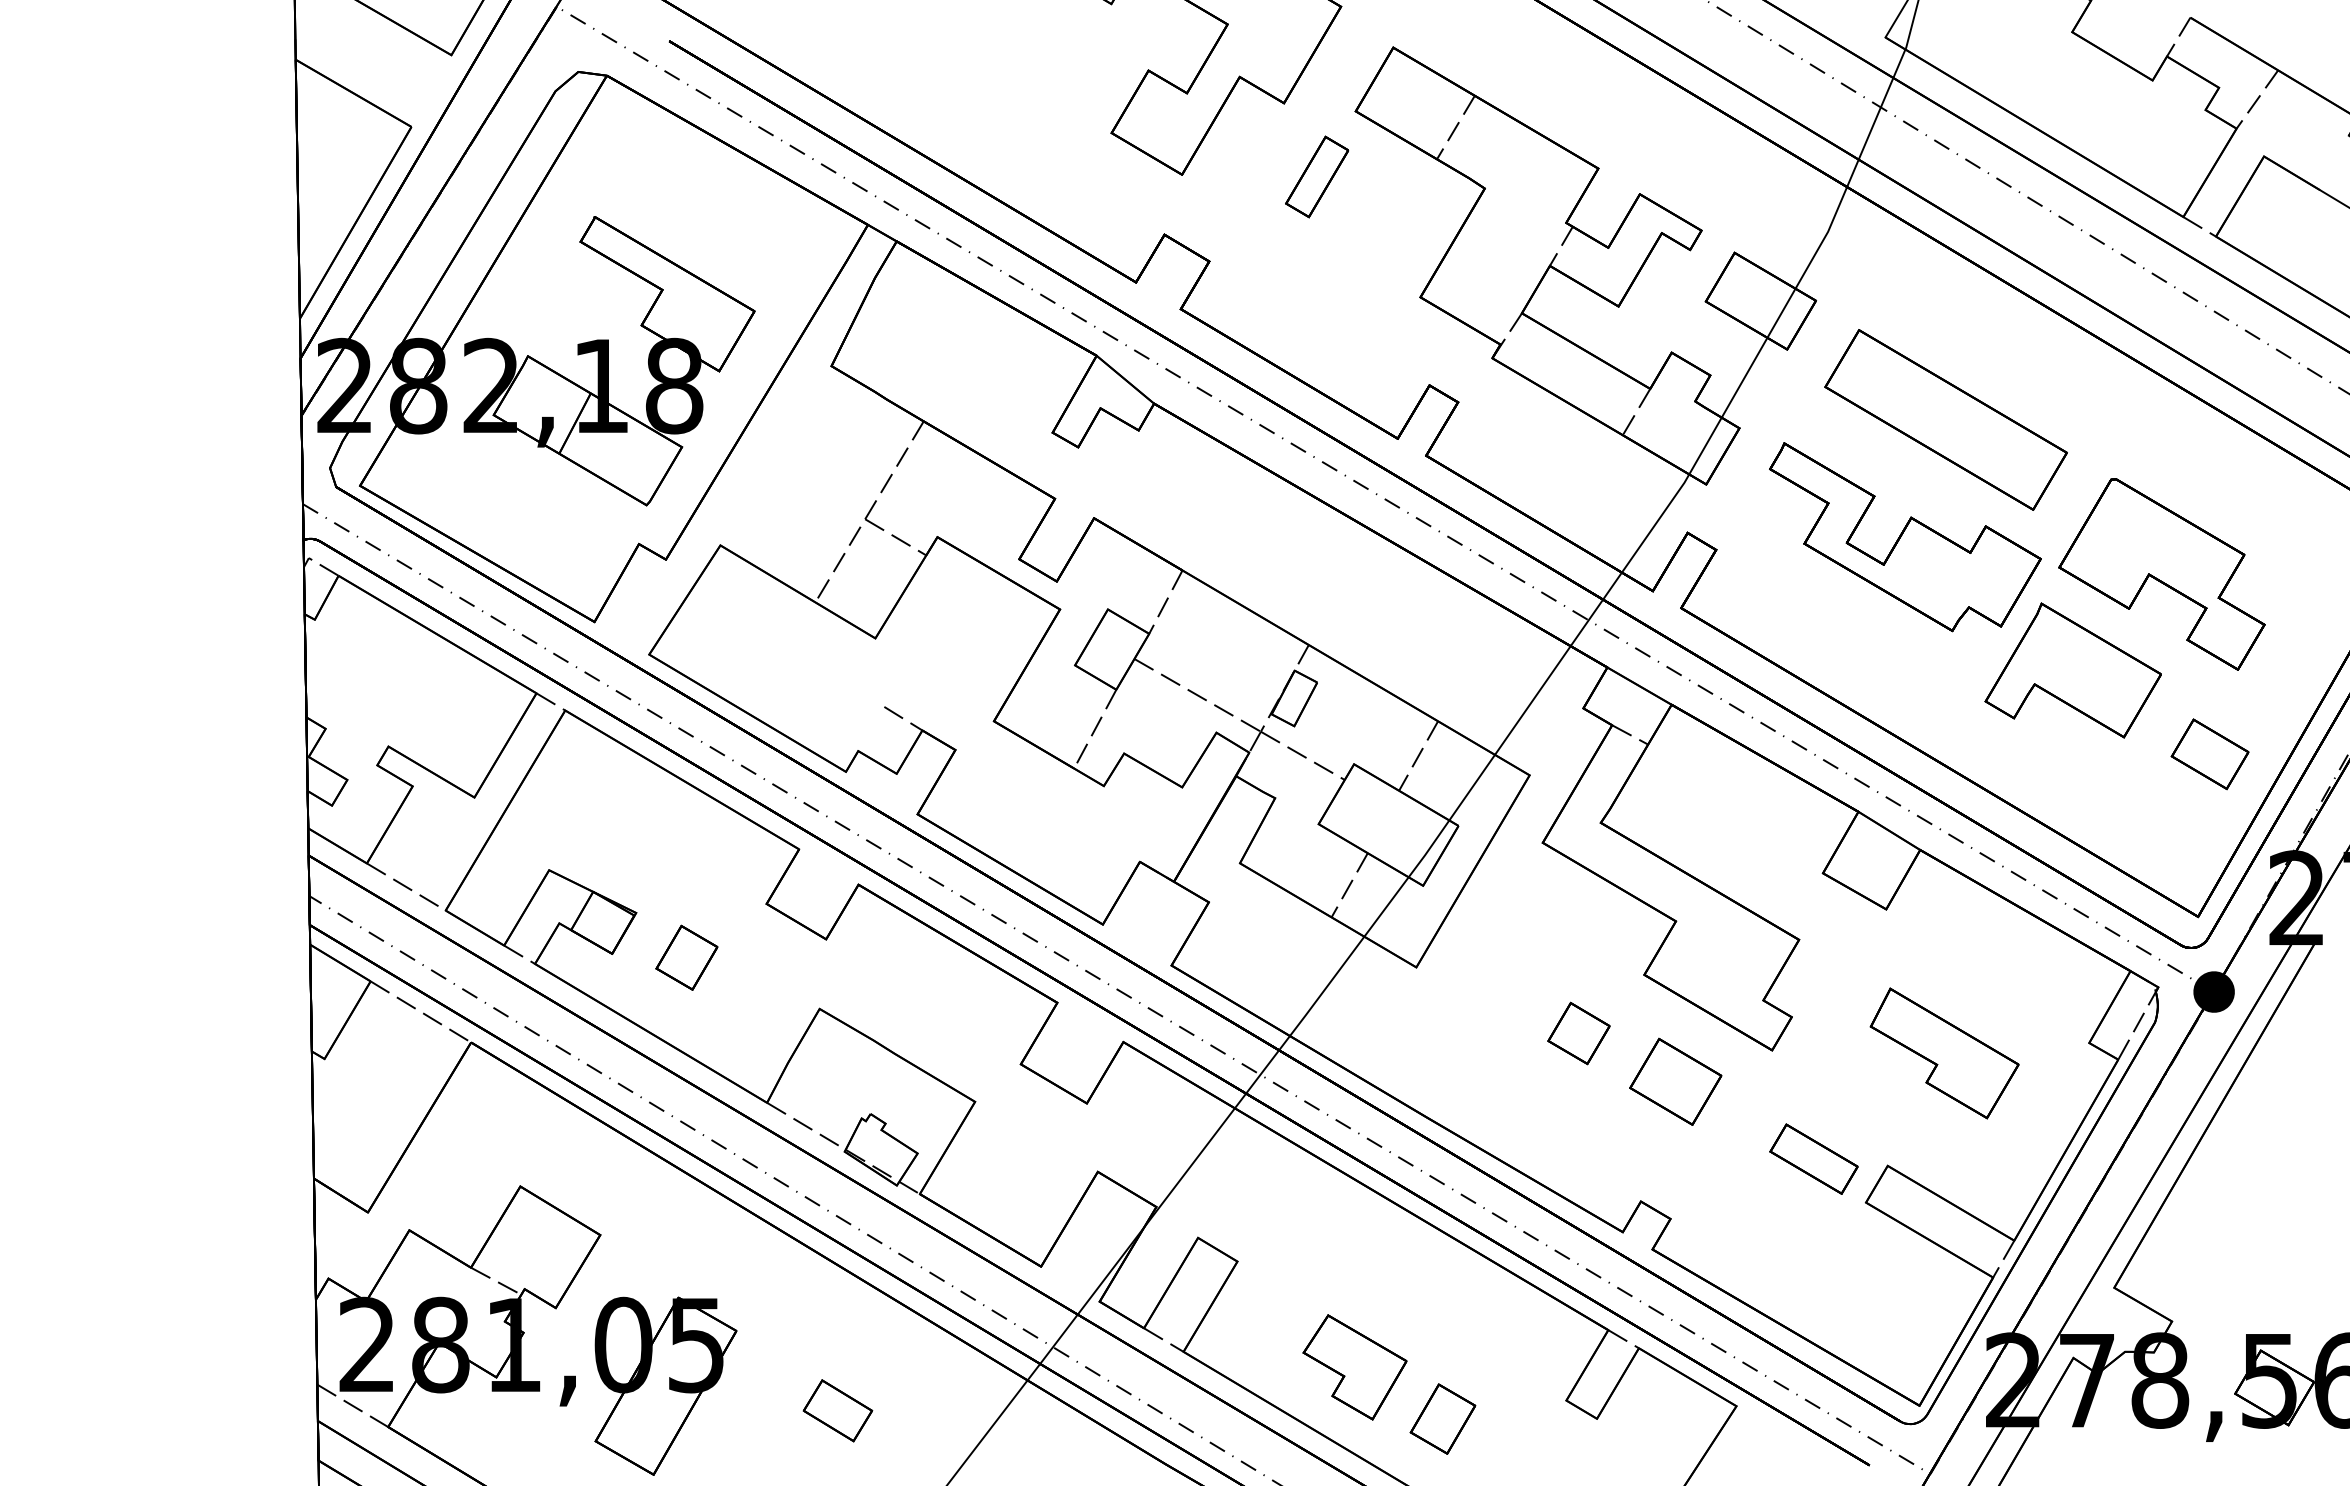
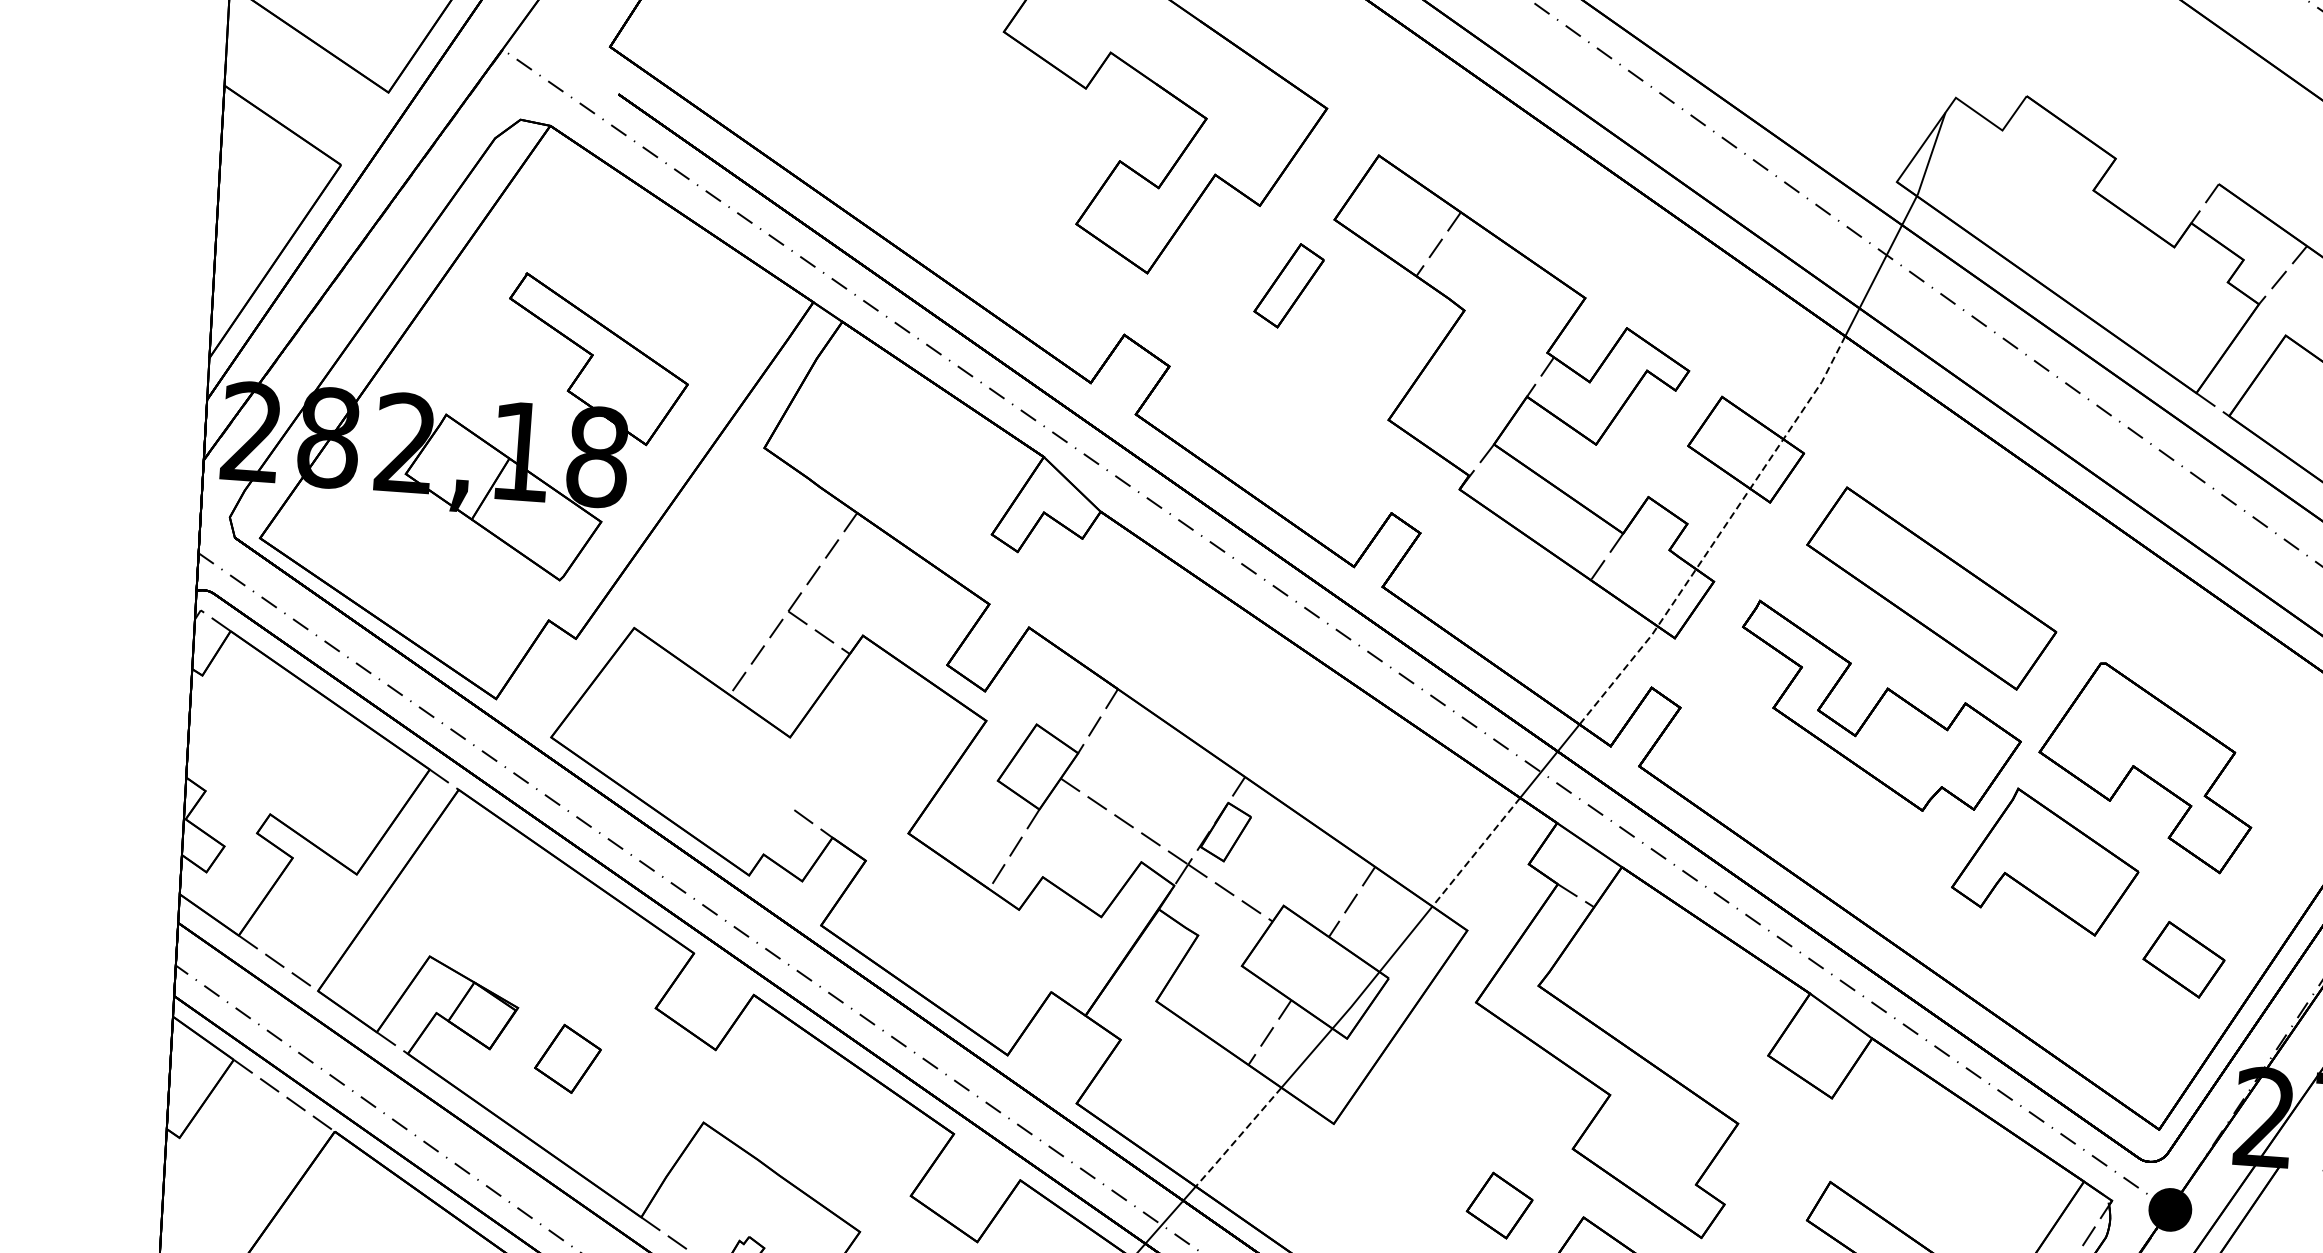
line: (1740, 384) -> (1718, 535), solid -> dashed
line: (1532, 700) -> (1475, 852), solid -> dashed
line: (1327, 986) -> (1238, 1137), solid -> dashed

